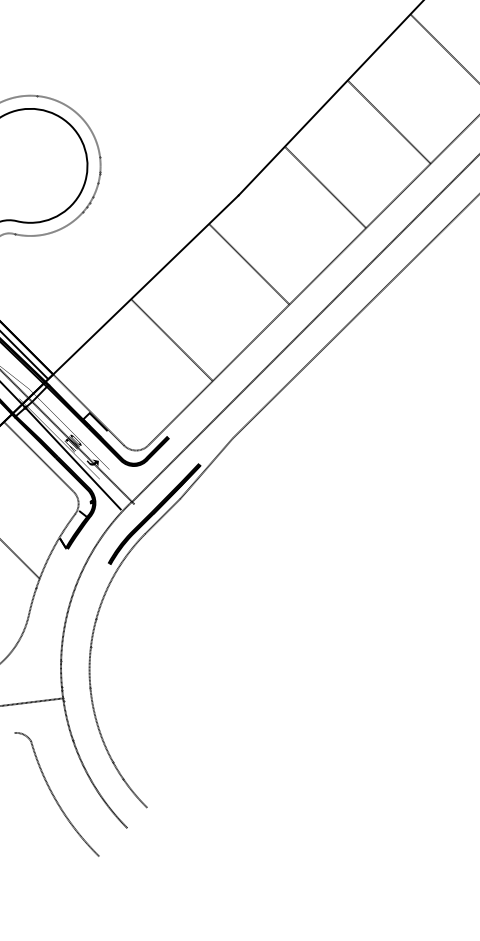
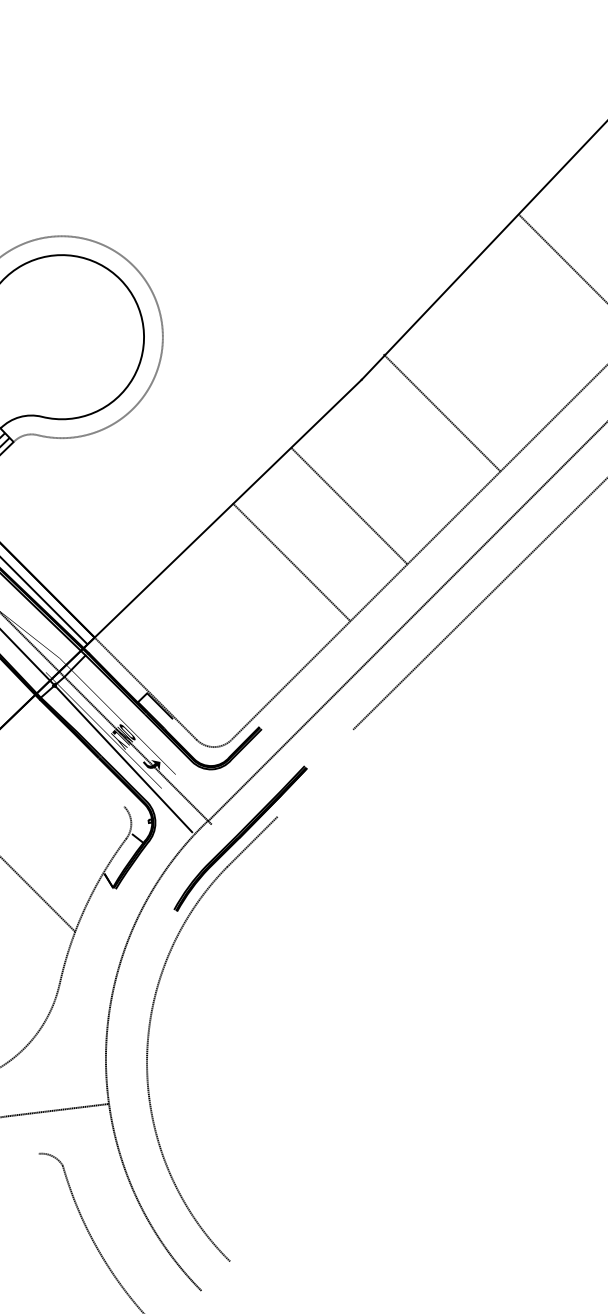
line: (325, 187) -> (442, 413), moved
line: (249, 264) -> (349, 506), moved
line: (171, 340) -> (290, 562), moved
line: (38, 456) -> (73, 755), removed
line: (206, 468) -> (315, 772), removed

